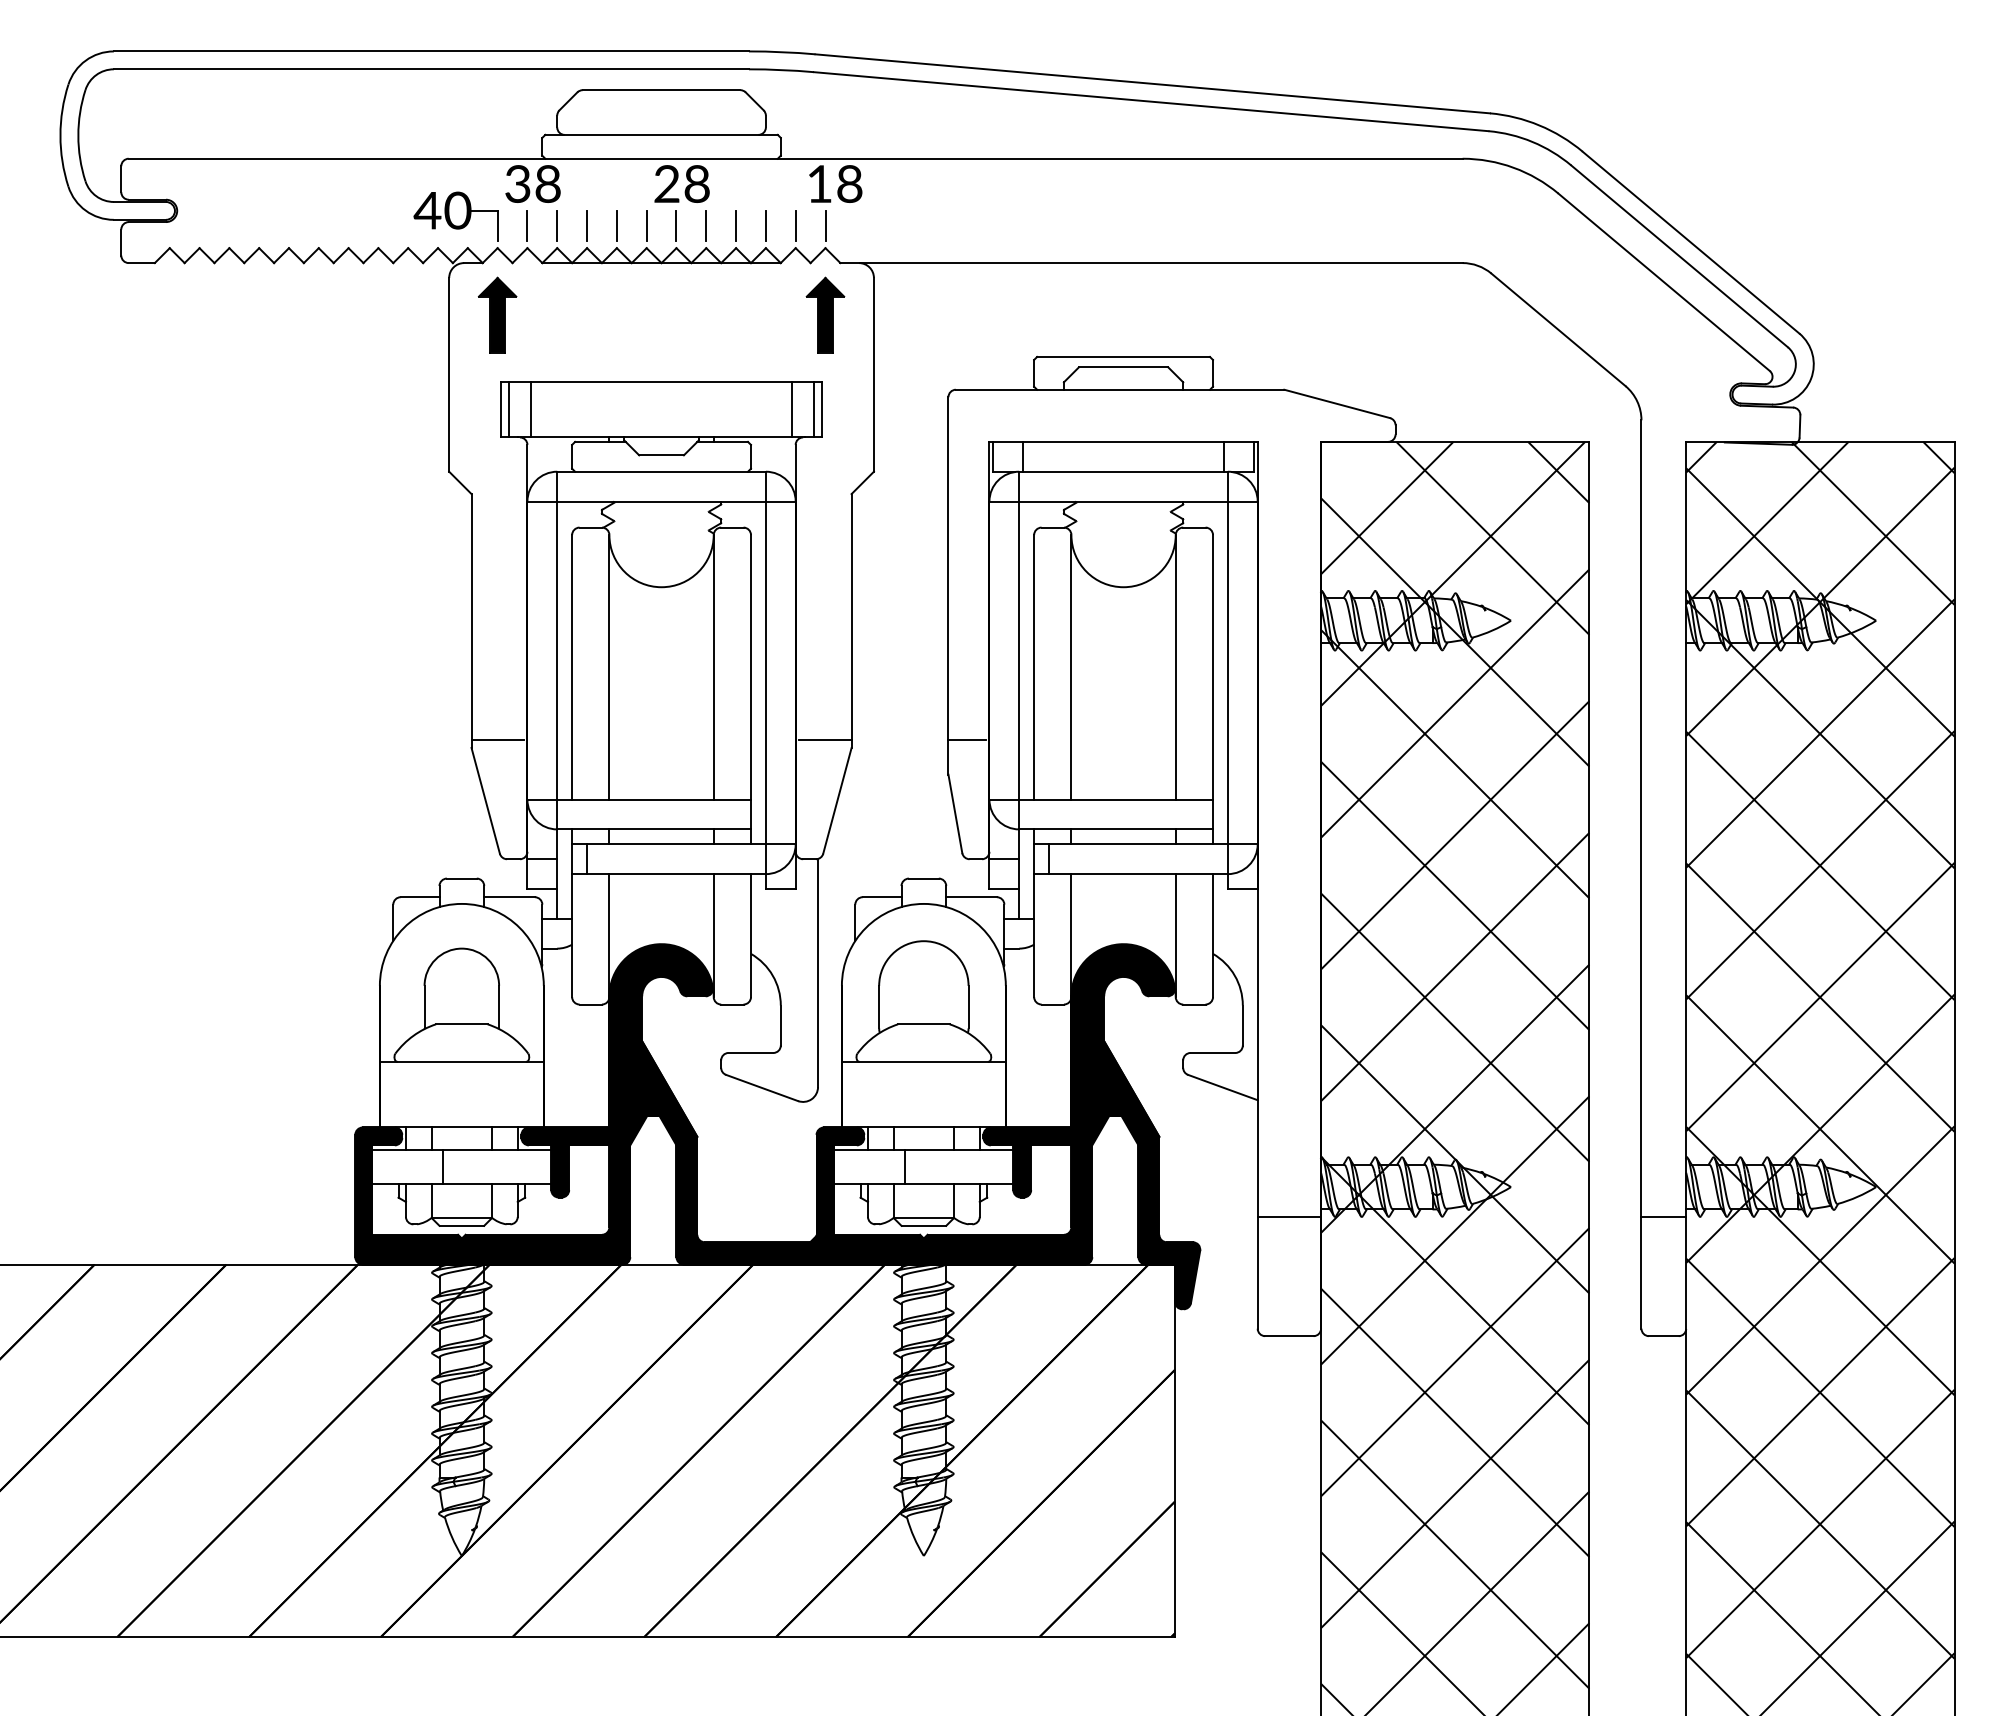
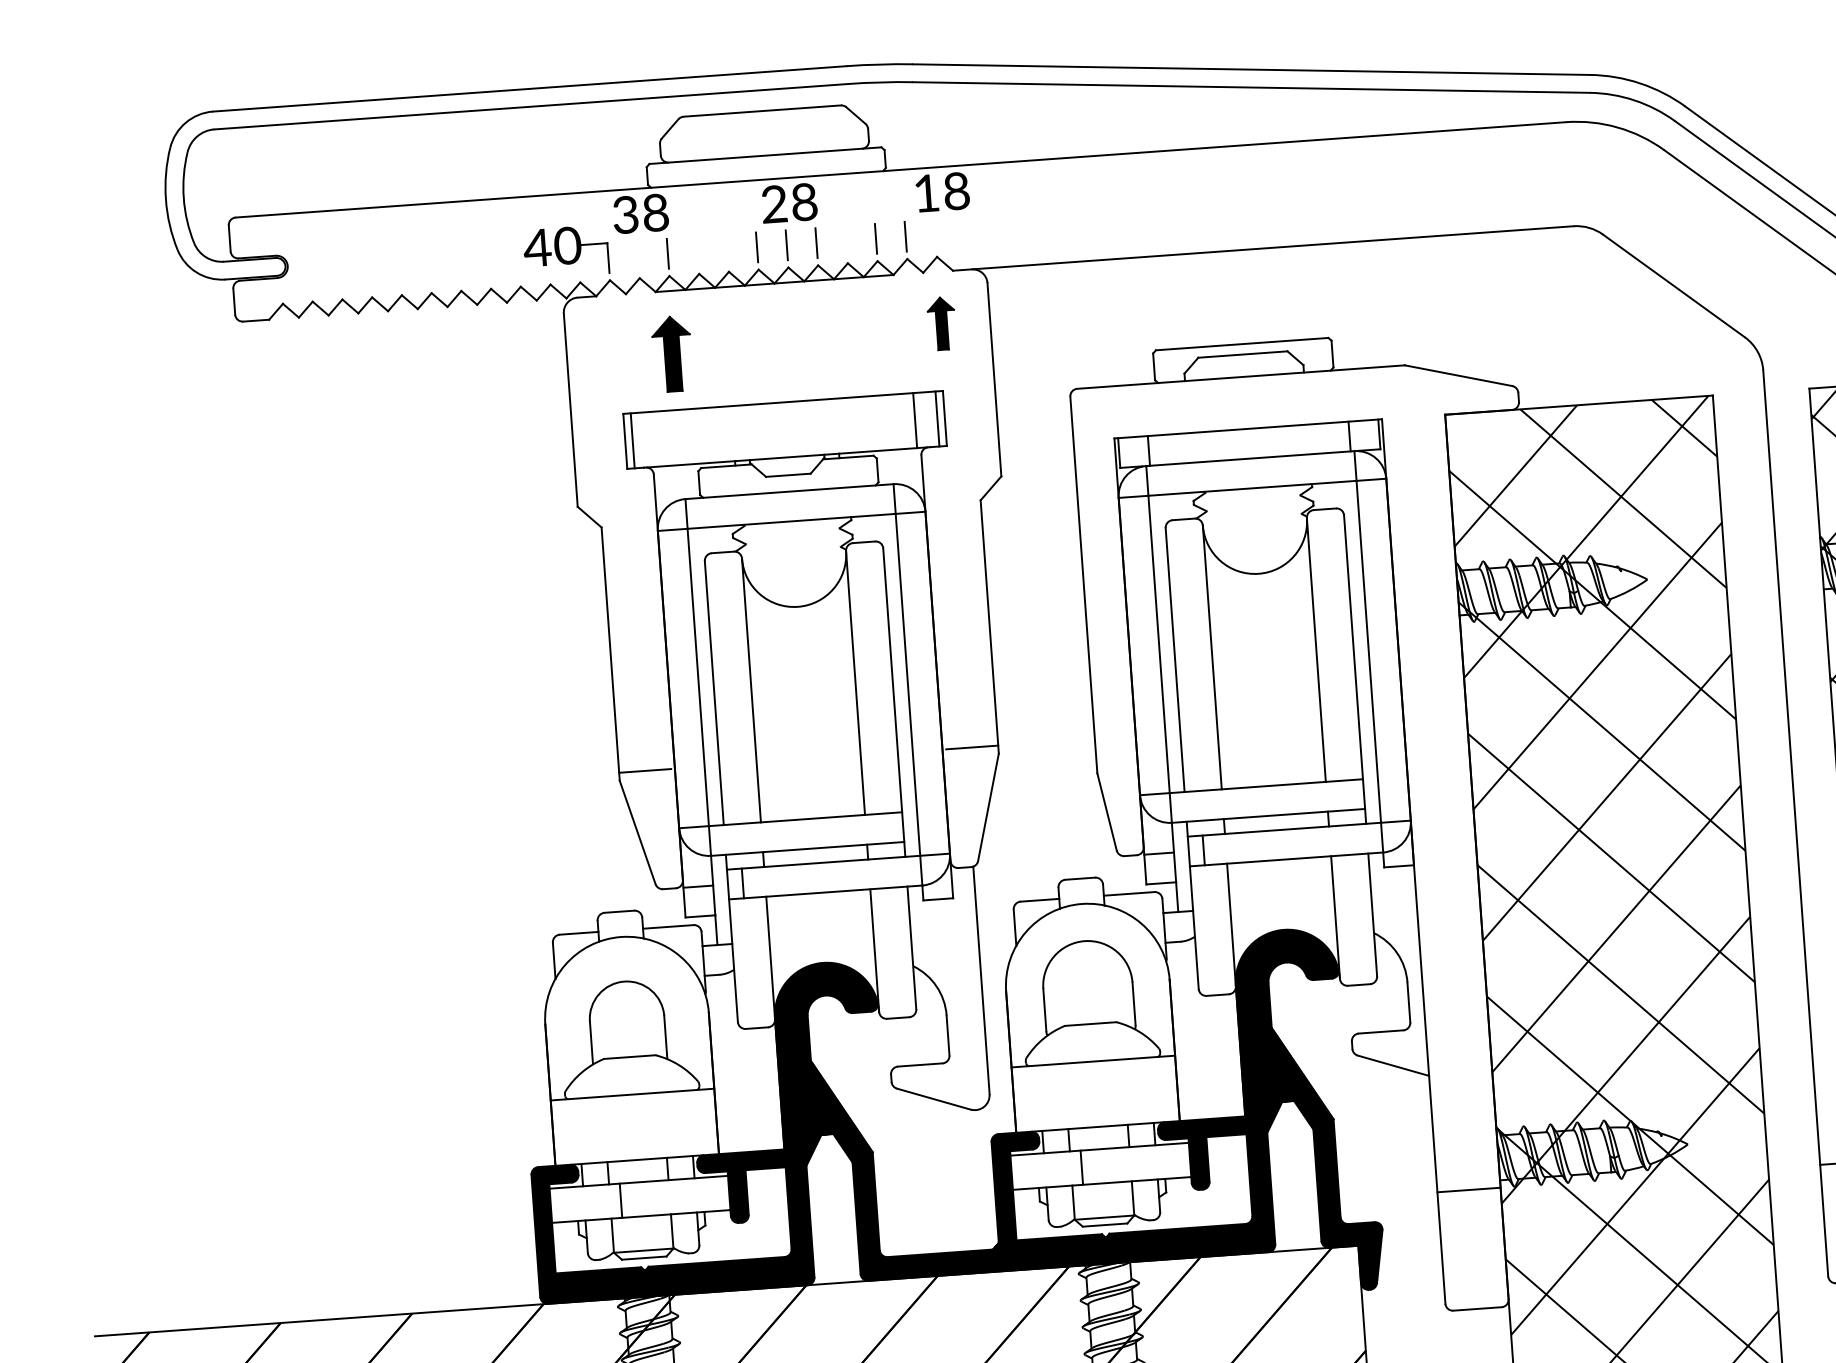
line: (527, 225) -> (638, 255), removed
line: (587, 225) -> (698, 251), removed
line: (616, 225) -> (726, 249), removed
line: (736, 225) -> (846, 240), removed
line: (825, 225) -> (935, 234), removed
part: (497, 314) -> (672, 353), moved
part: (825, 314) -> (941, 323), size x0.7
line: (531, 409) -> (655, 438), removed
line: (966, 739) -> (1112, 736), removed

